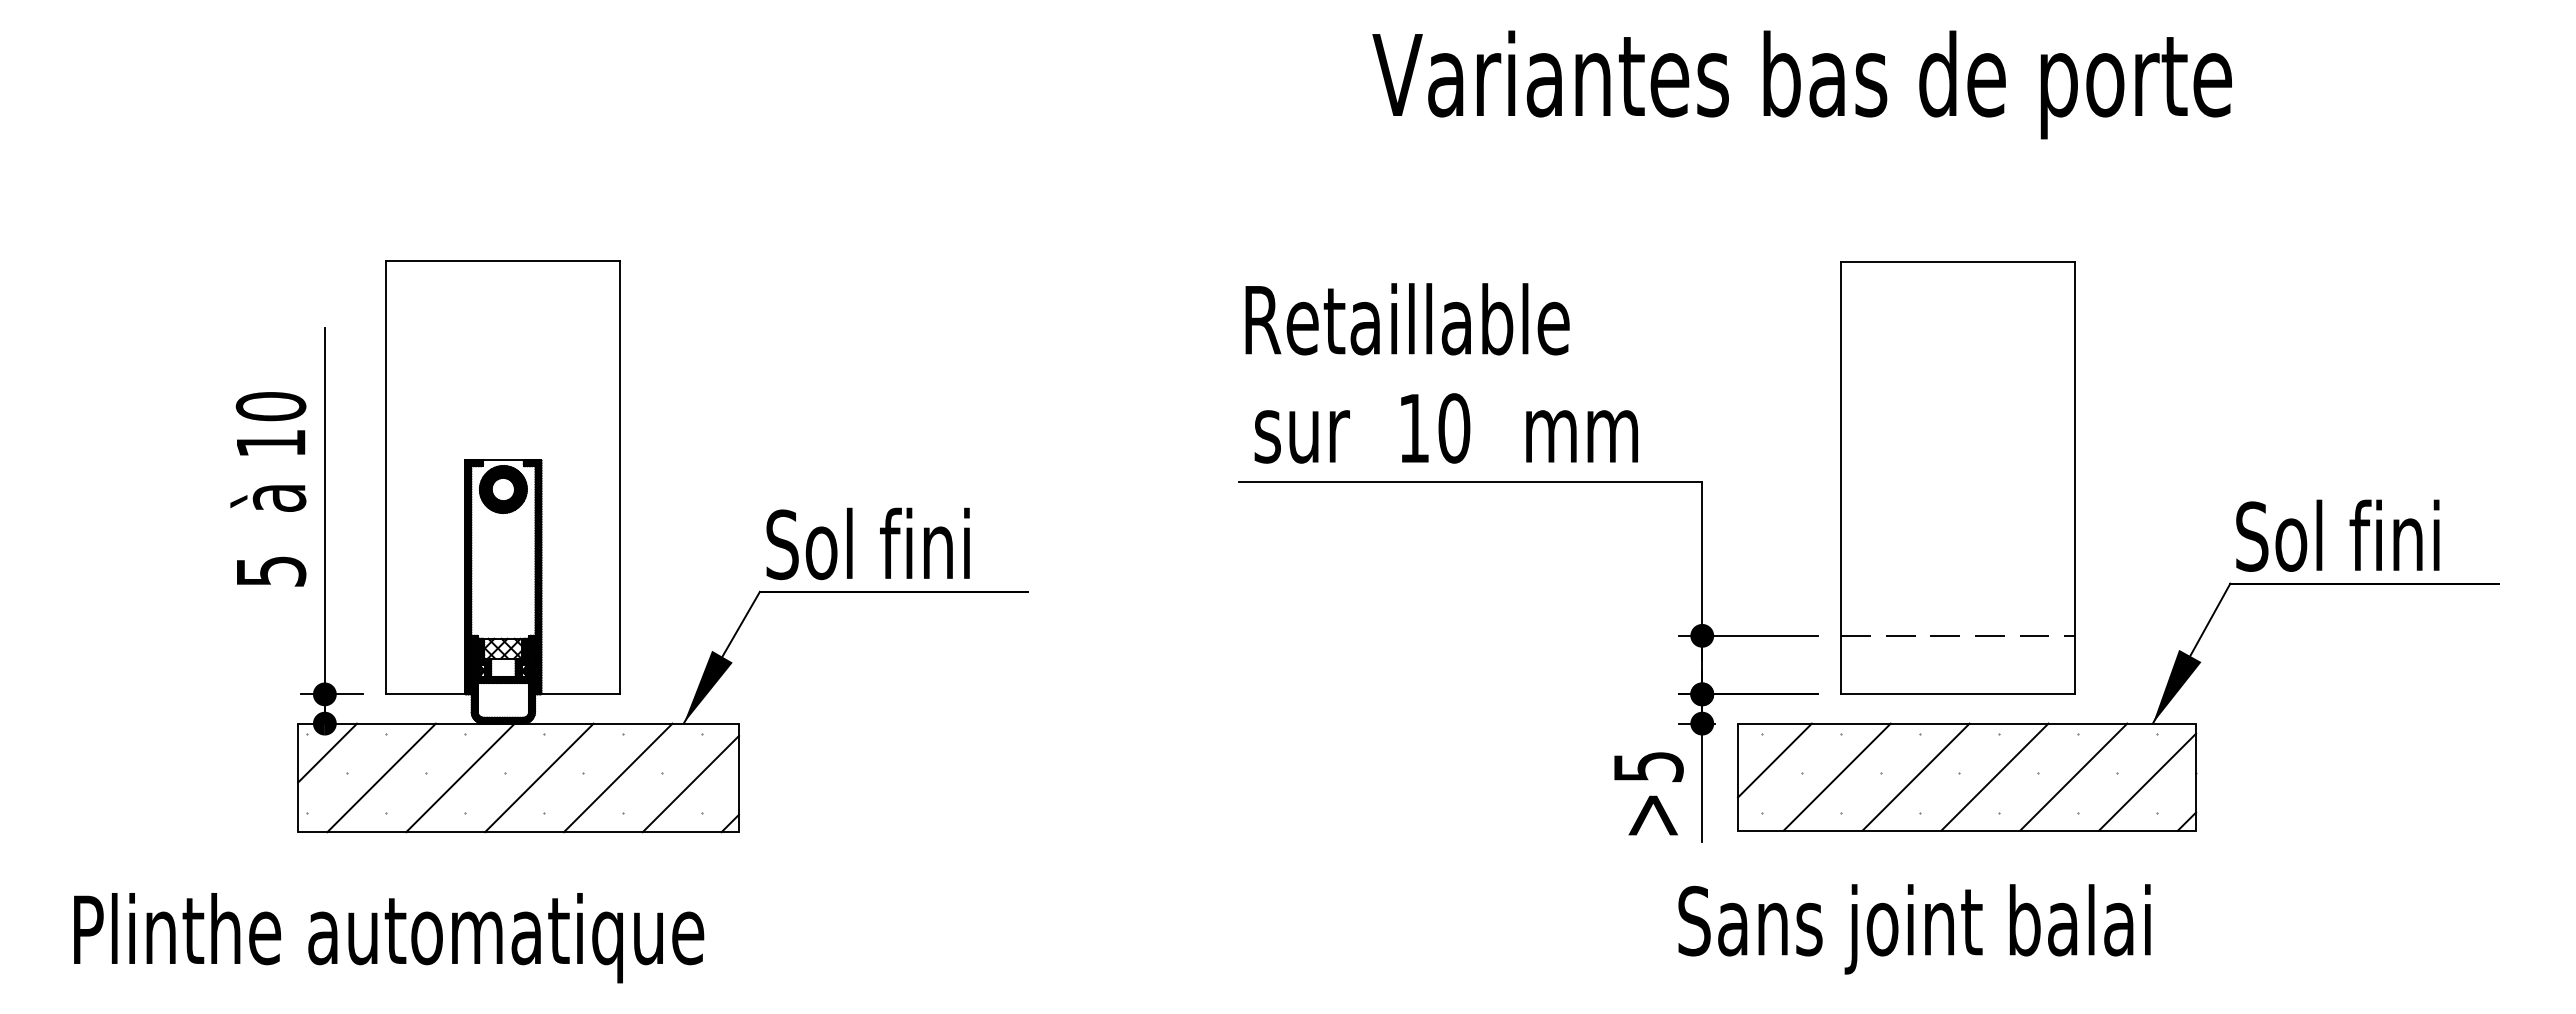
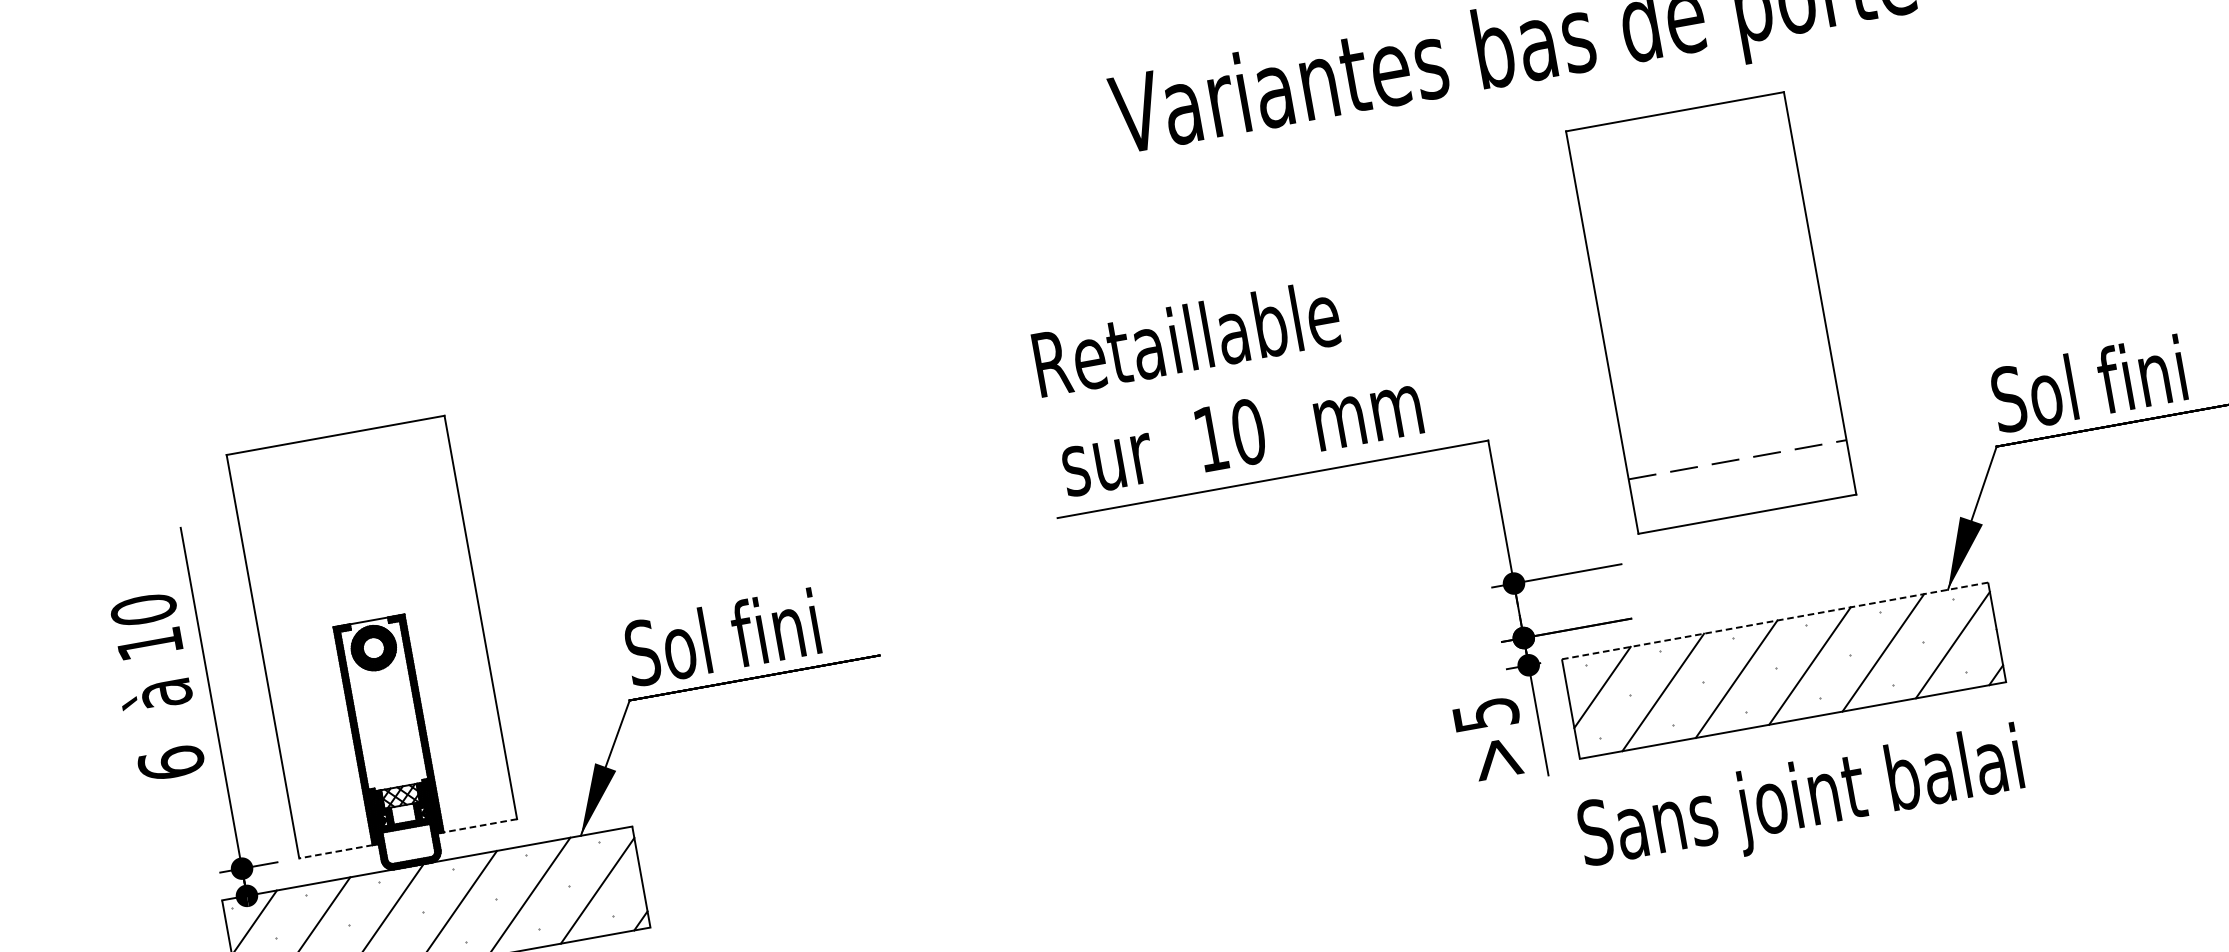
part: (1957, 477) -> (1710, 312), moved
text: (270, 570) -> (170, 762), 5 -> 6
line: (425, 694) -> (335, 851), solid -> dashed
line: (580, 694) -> (479, 825), solid -> dashed
line: (1966, 723) -> (1774, 620), solid -> dashed
text: (1914, 929) -> (1801, 803), moved

